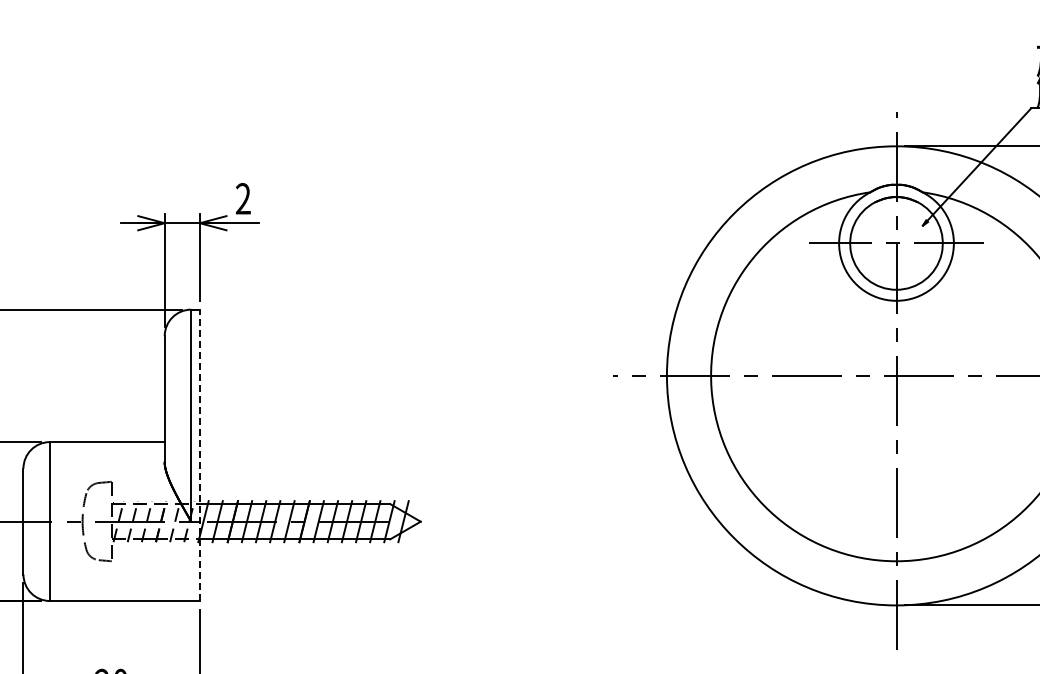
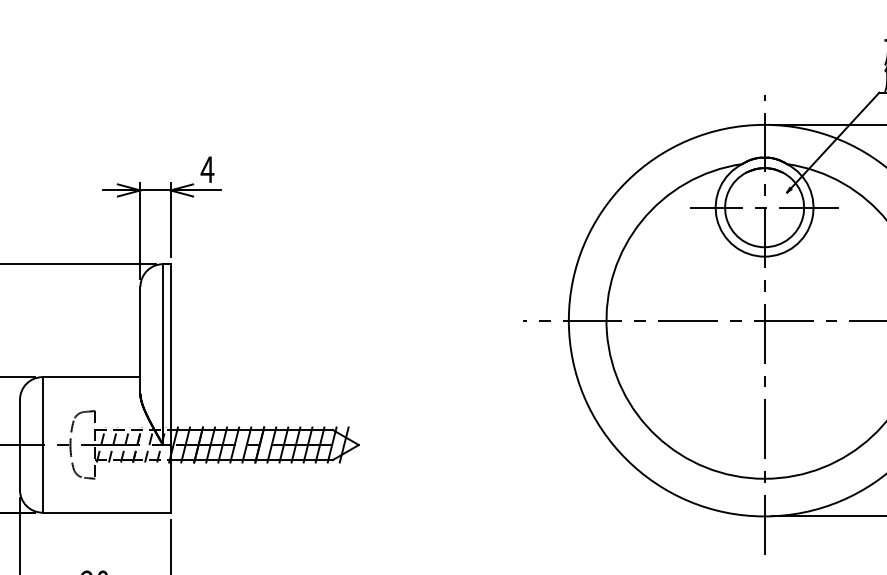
text: (243, 198) -> (207, 169), 2 -> 4
line: (200, 455) -> (170, 388), dashed -> solid

